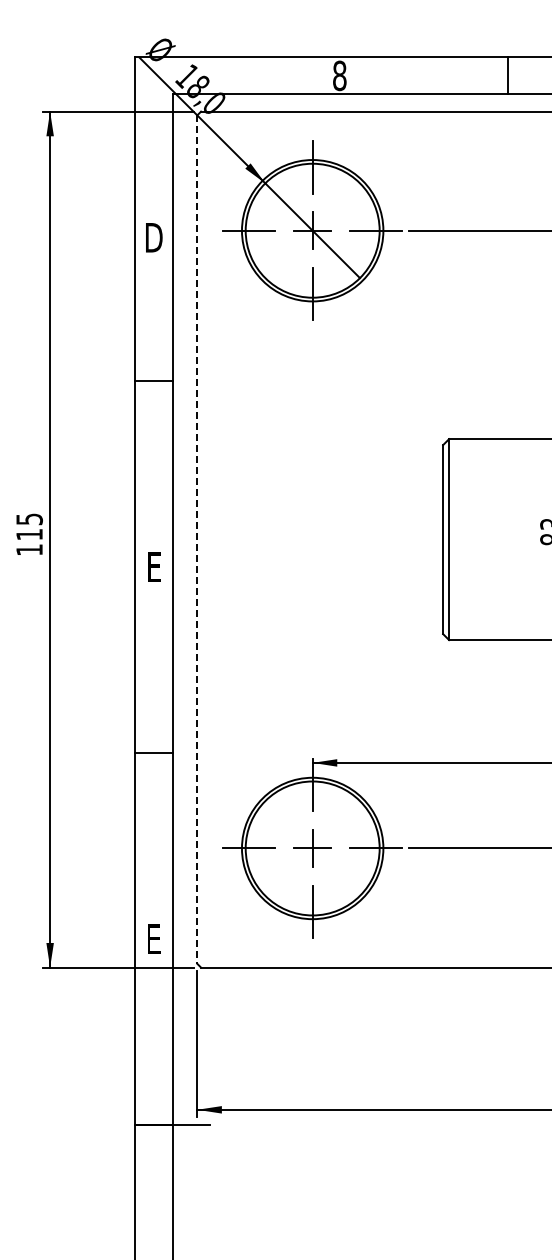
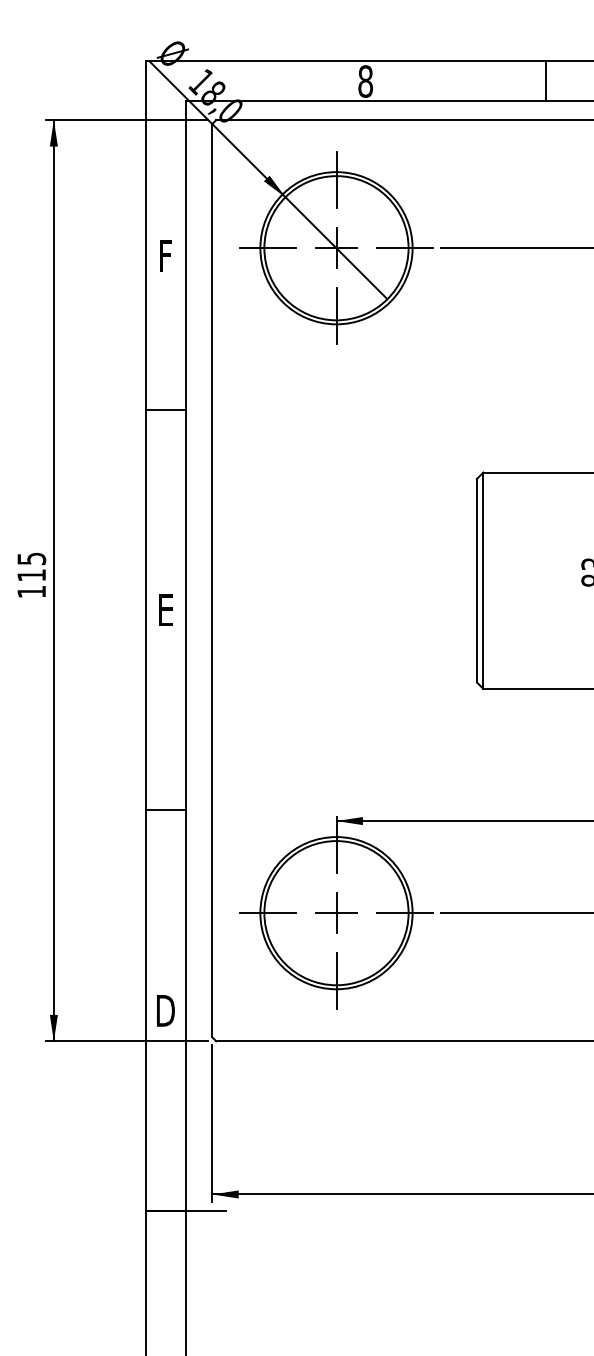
text: (154, 237) -> (166, 255), D -> F
line: (197, 540) -> (212, 581), dashed -> solid
text: (153, 938) -> (165, 1010), E -> D

